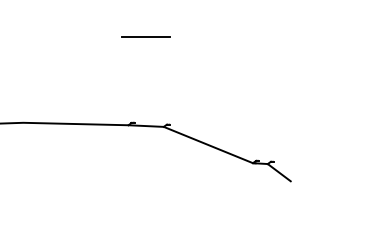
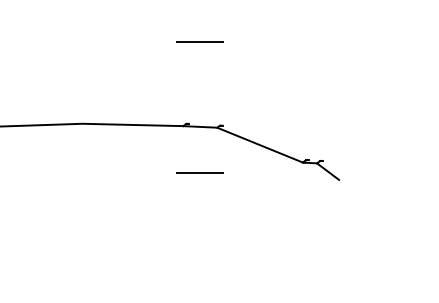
line: (145, 173) -> (199, 172), added

